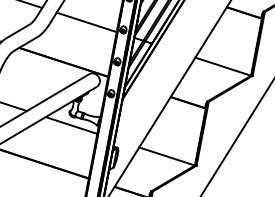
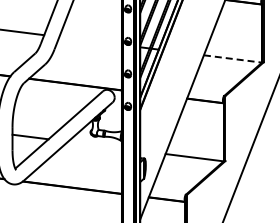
line: (86, 21) -> (90, 40), removed
line: (223, 67) -> (233, 59), solid -> dashed
line: (71, 124) -> (94, 144), removed

